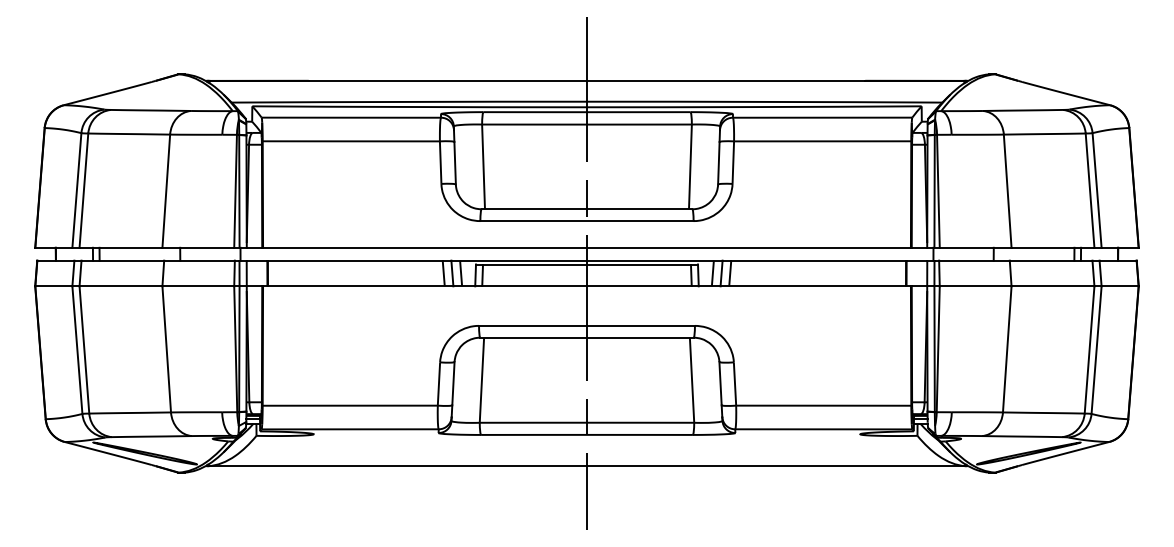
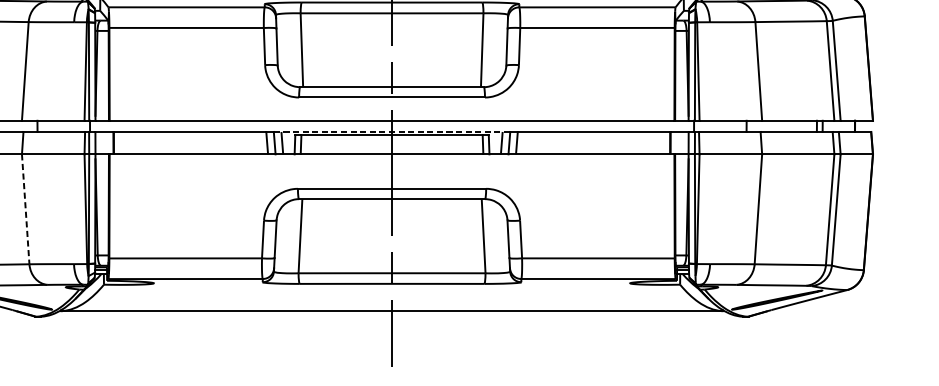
line: (587, 260) -> (392, 131), solid -> dashed
line: (166, 349) -> (25, 209), solid -> dashed

